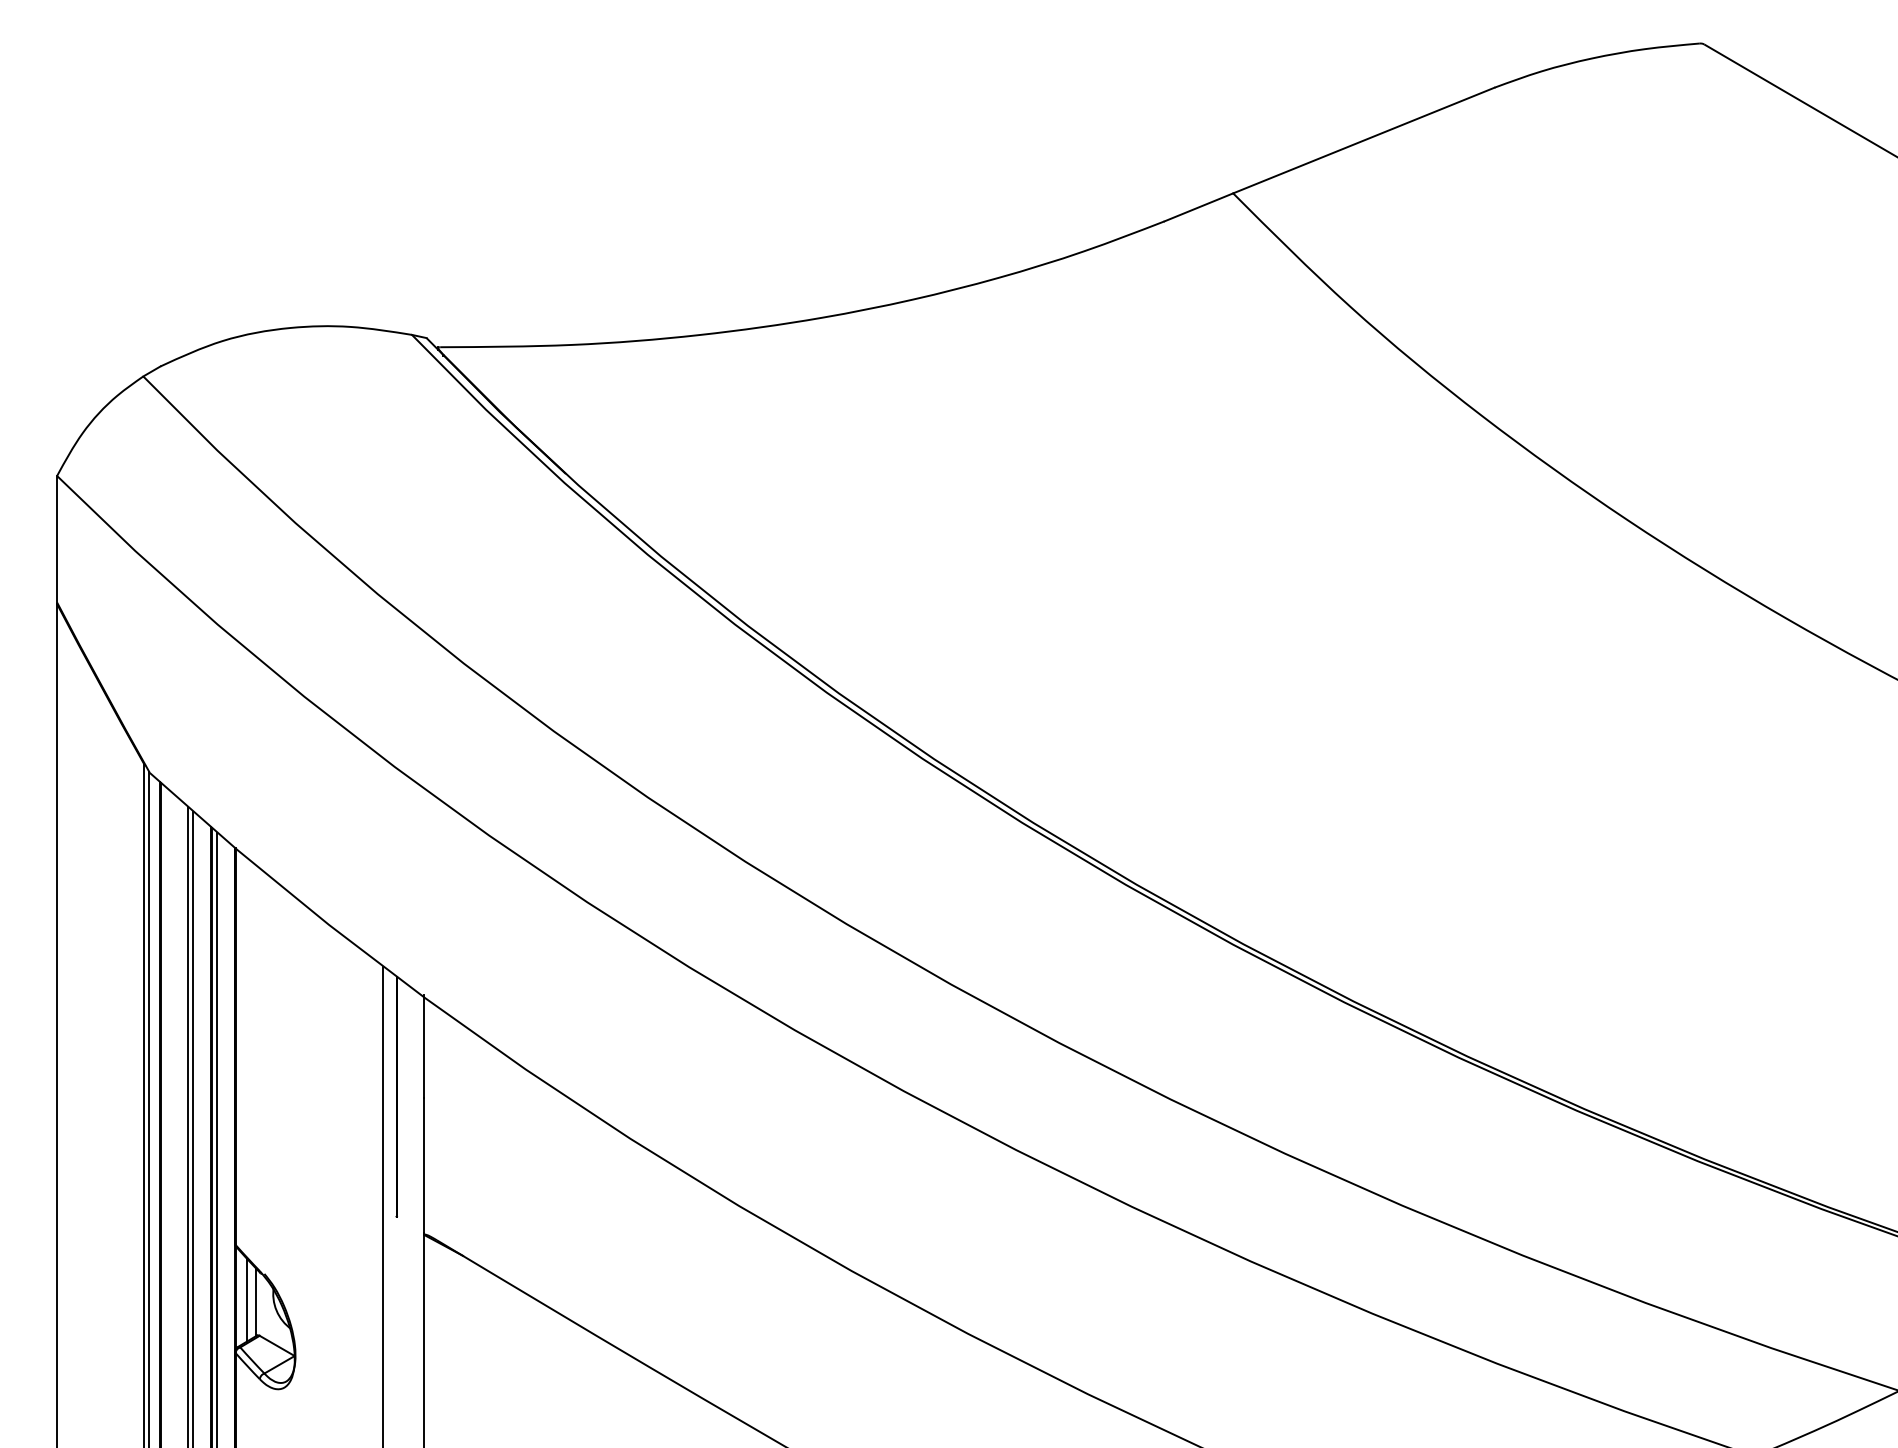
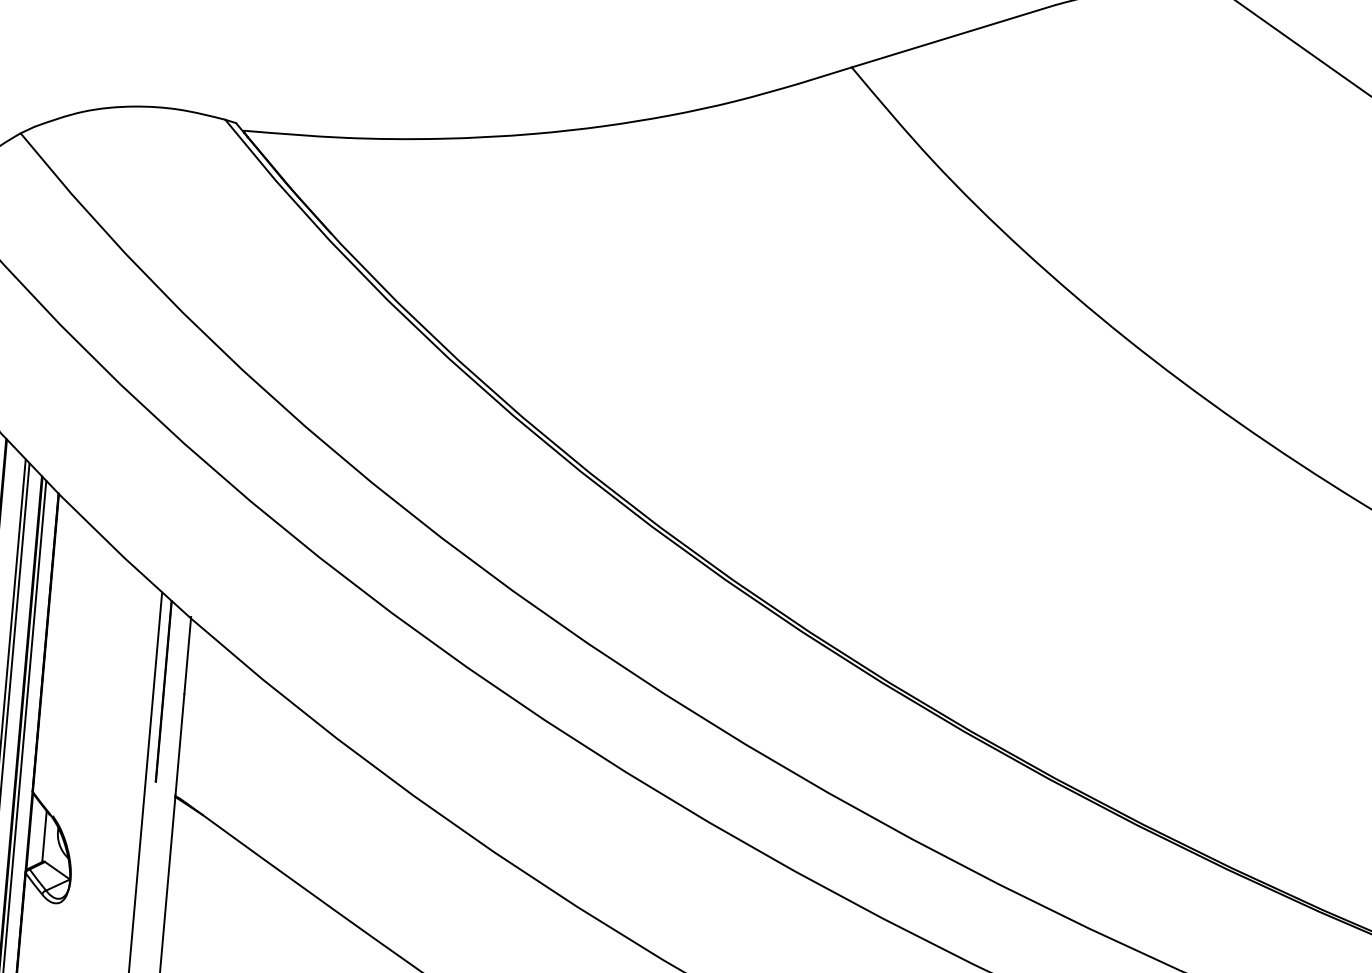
line: (247, 1299) -> (38, 833), removed

